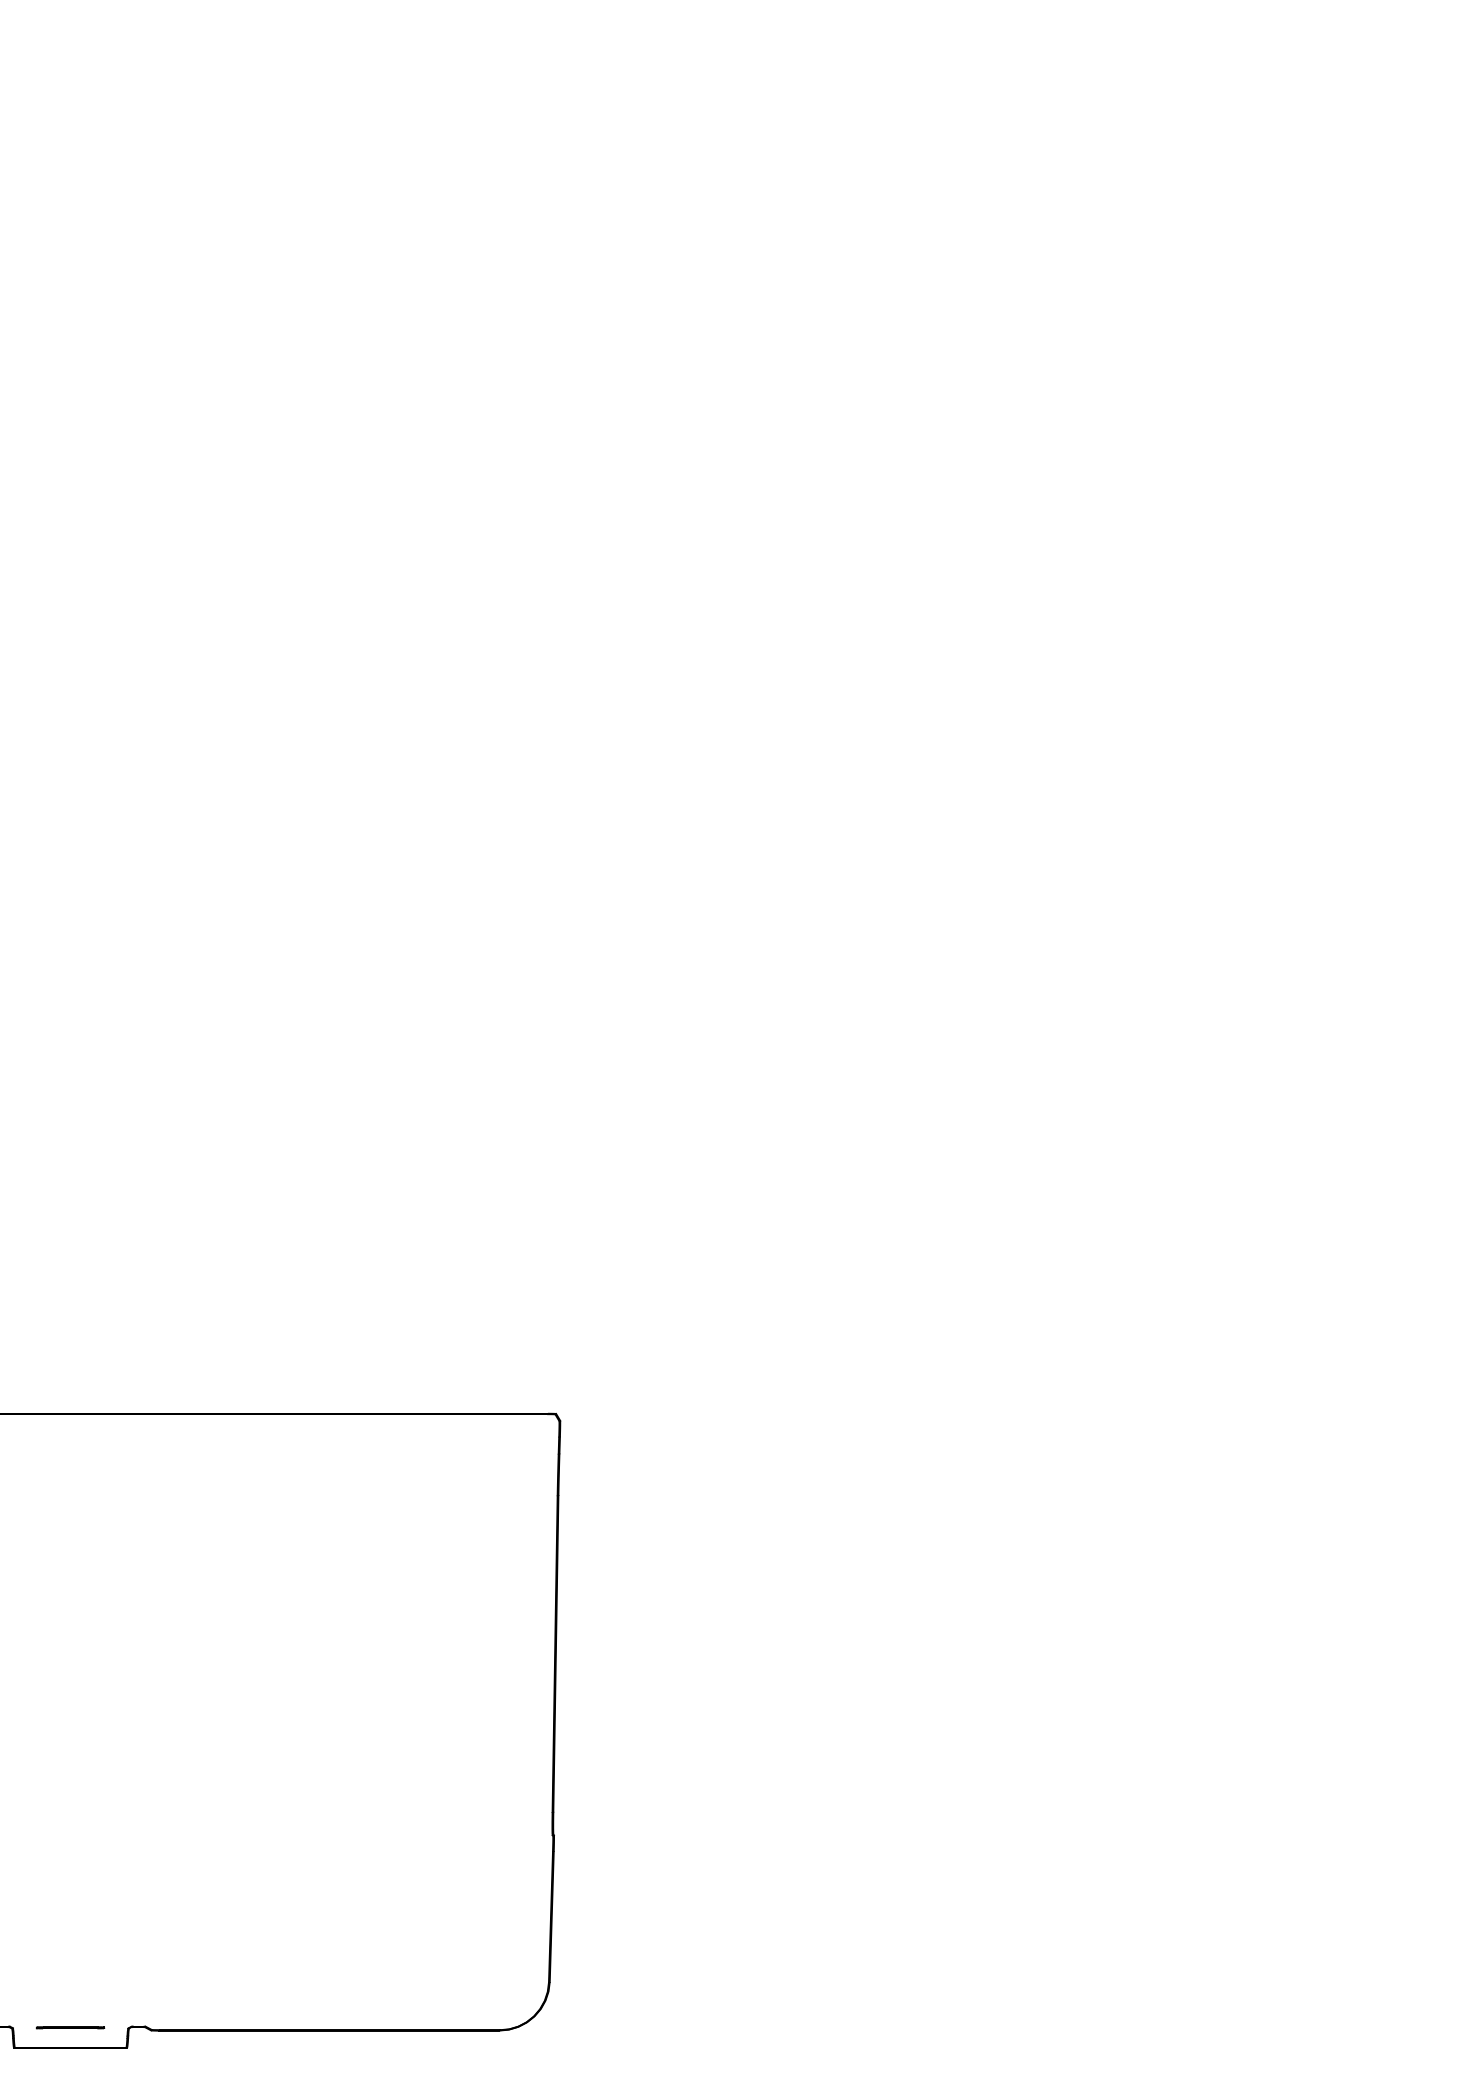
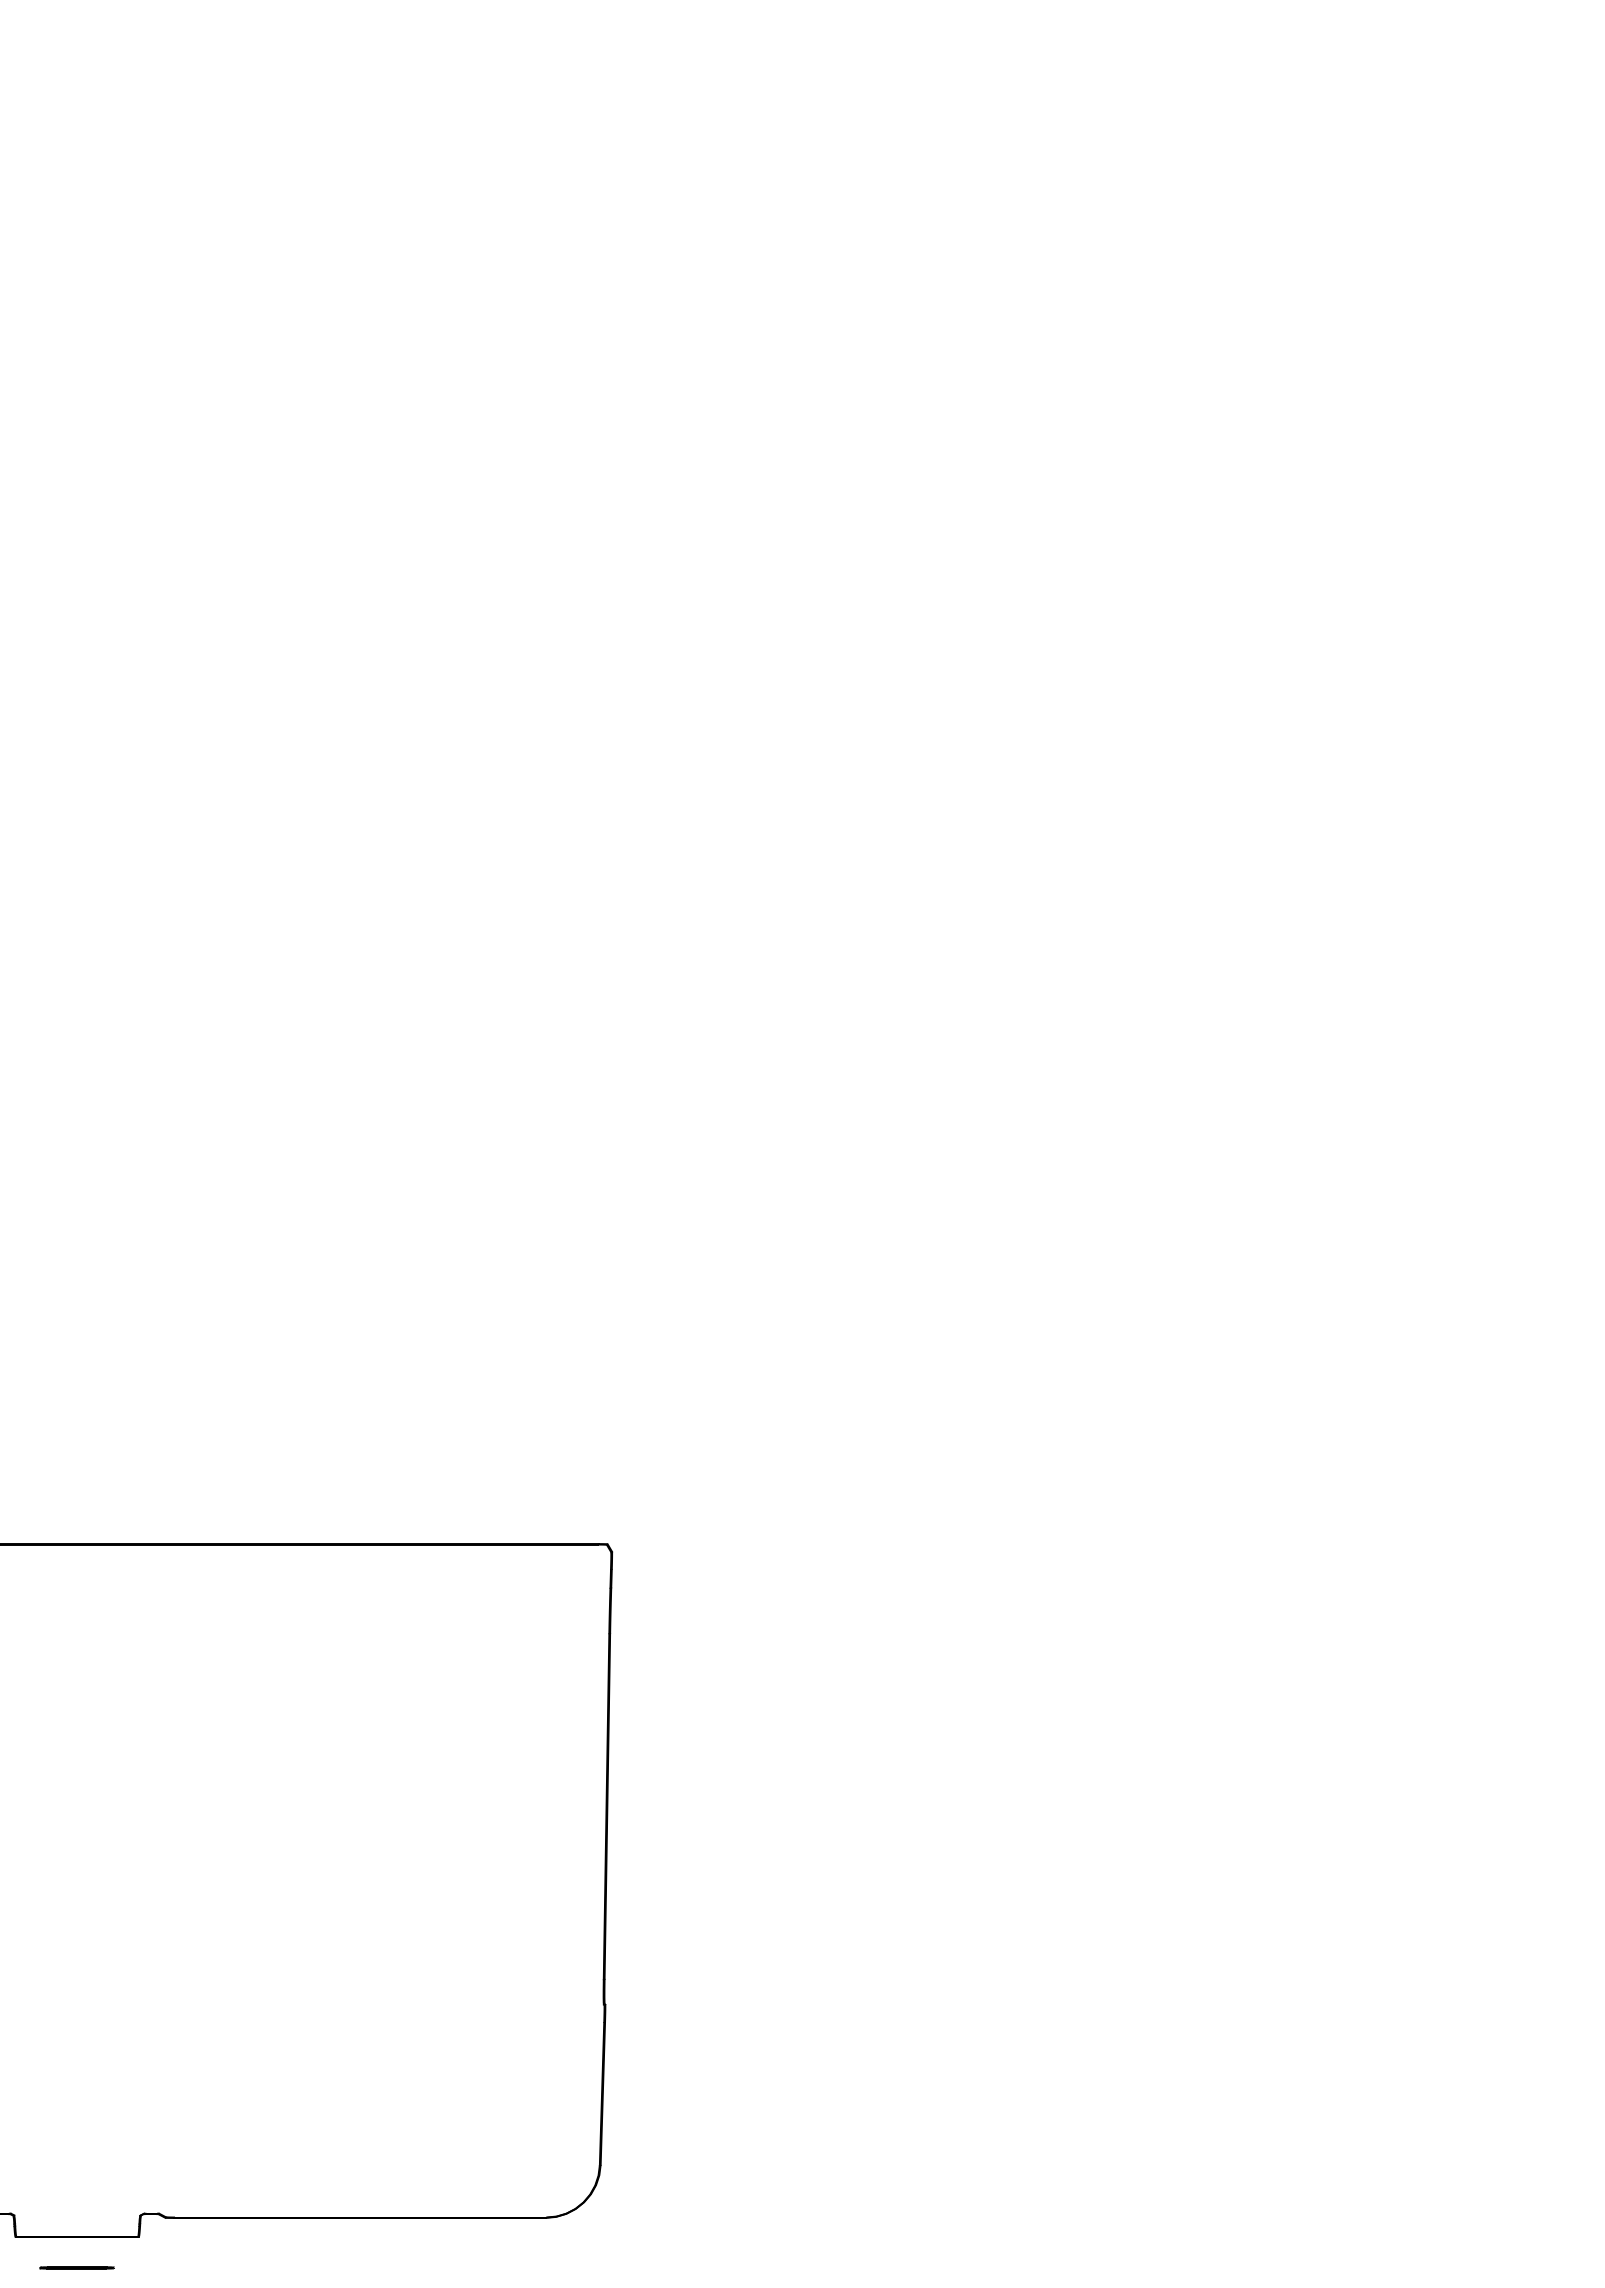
line: (69, 2027) -> (76, 2267), moved

